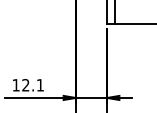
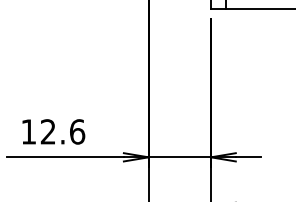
text: (40, 85) -> (77, 132), 12.1 -> 12.6

